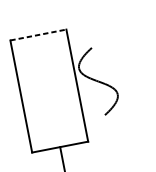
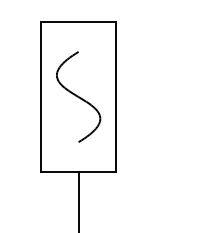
line: (38, 34) -> (78, 21), dashed -> solid
part: (98, 81) -> (78, 96), moved

